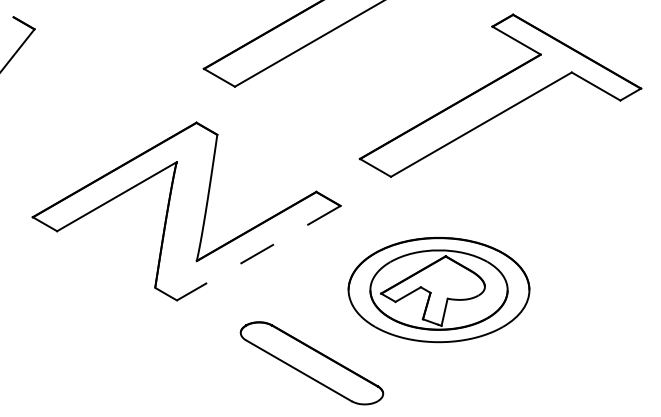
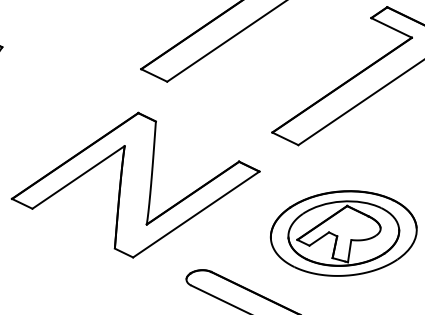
line: (258, 253) -> (196, 214), dashed -> solid

